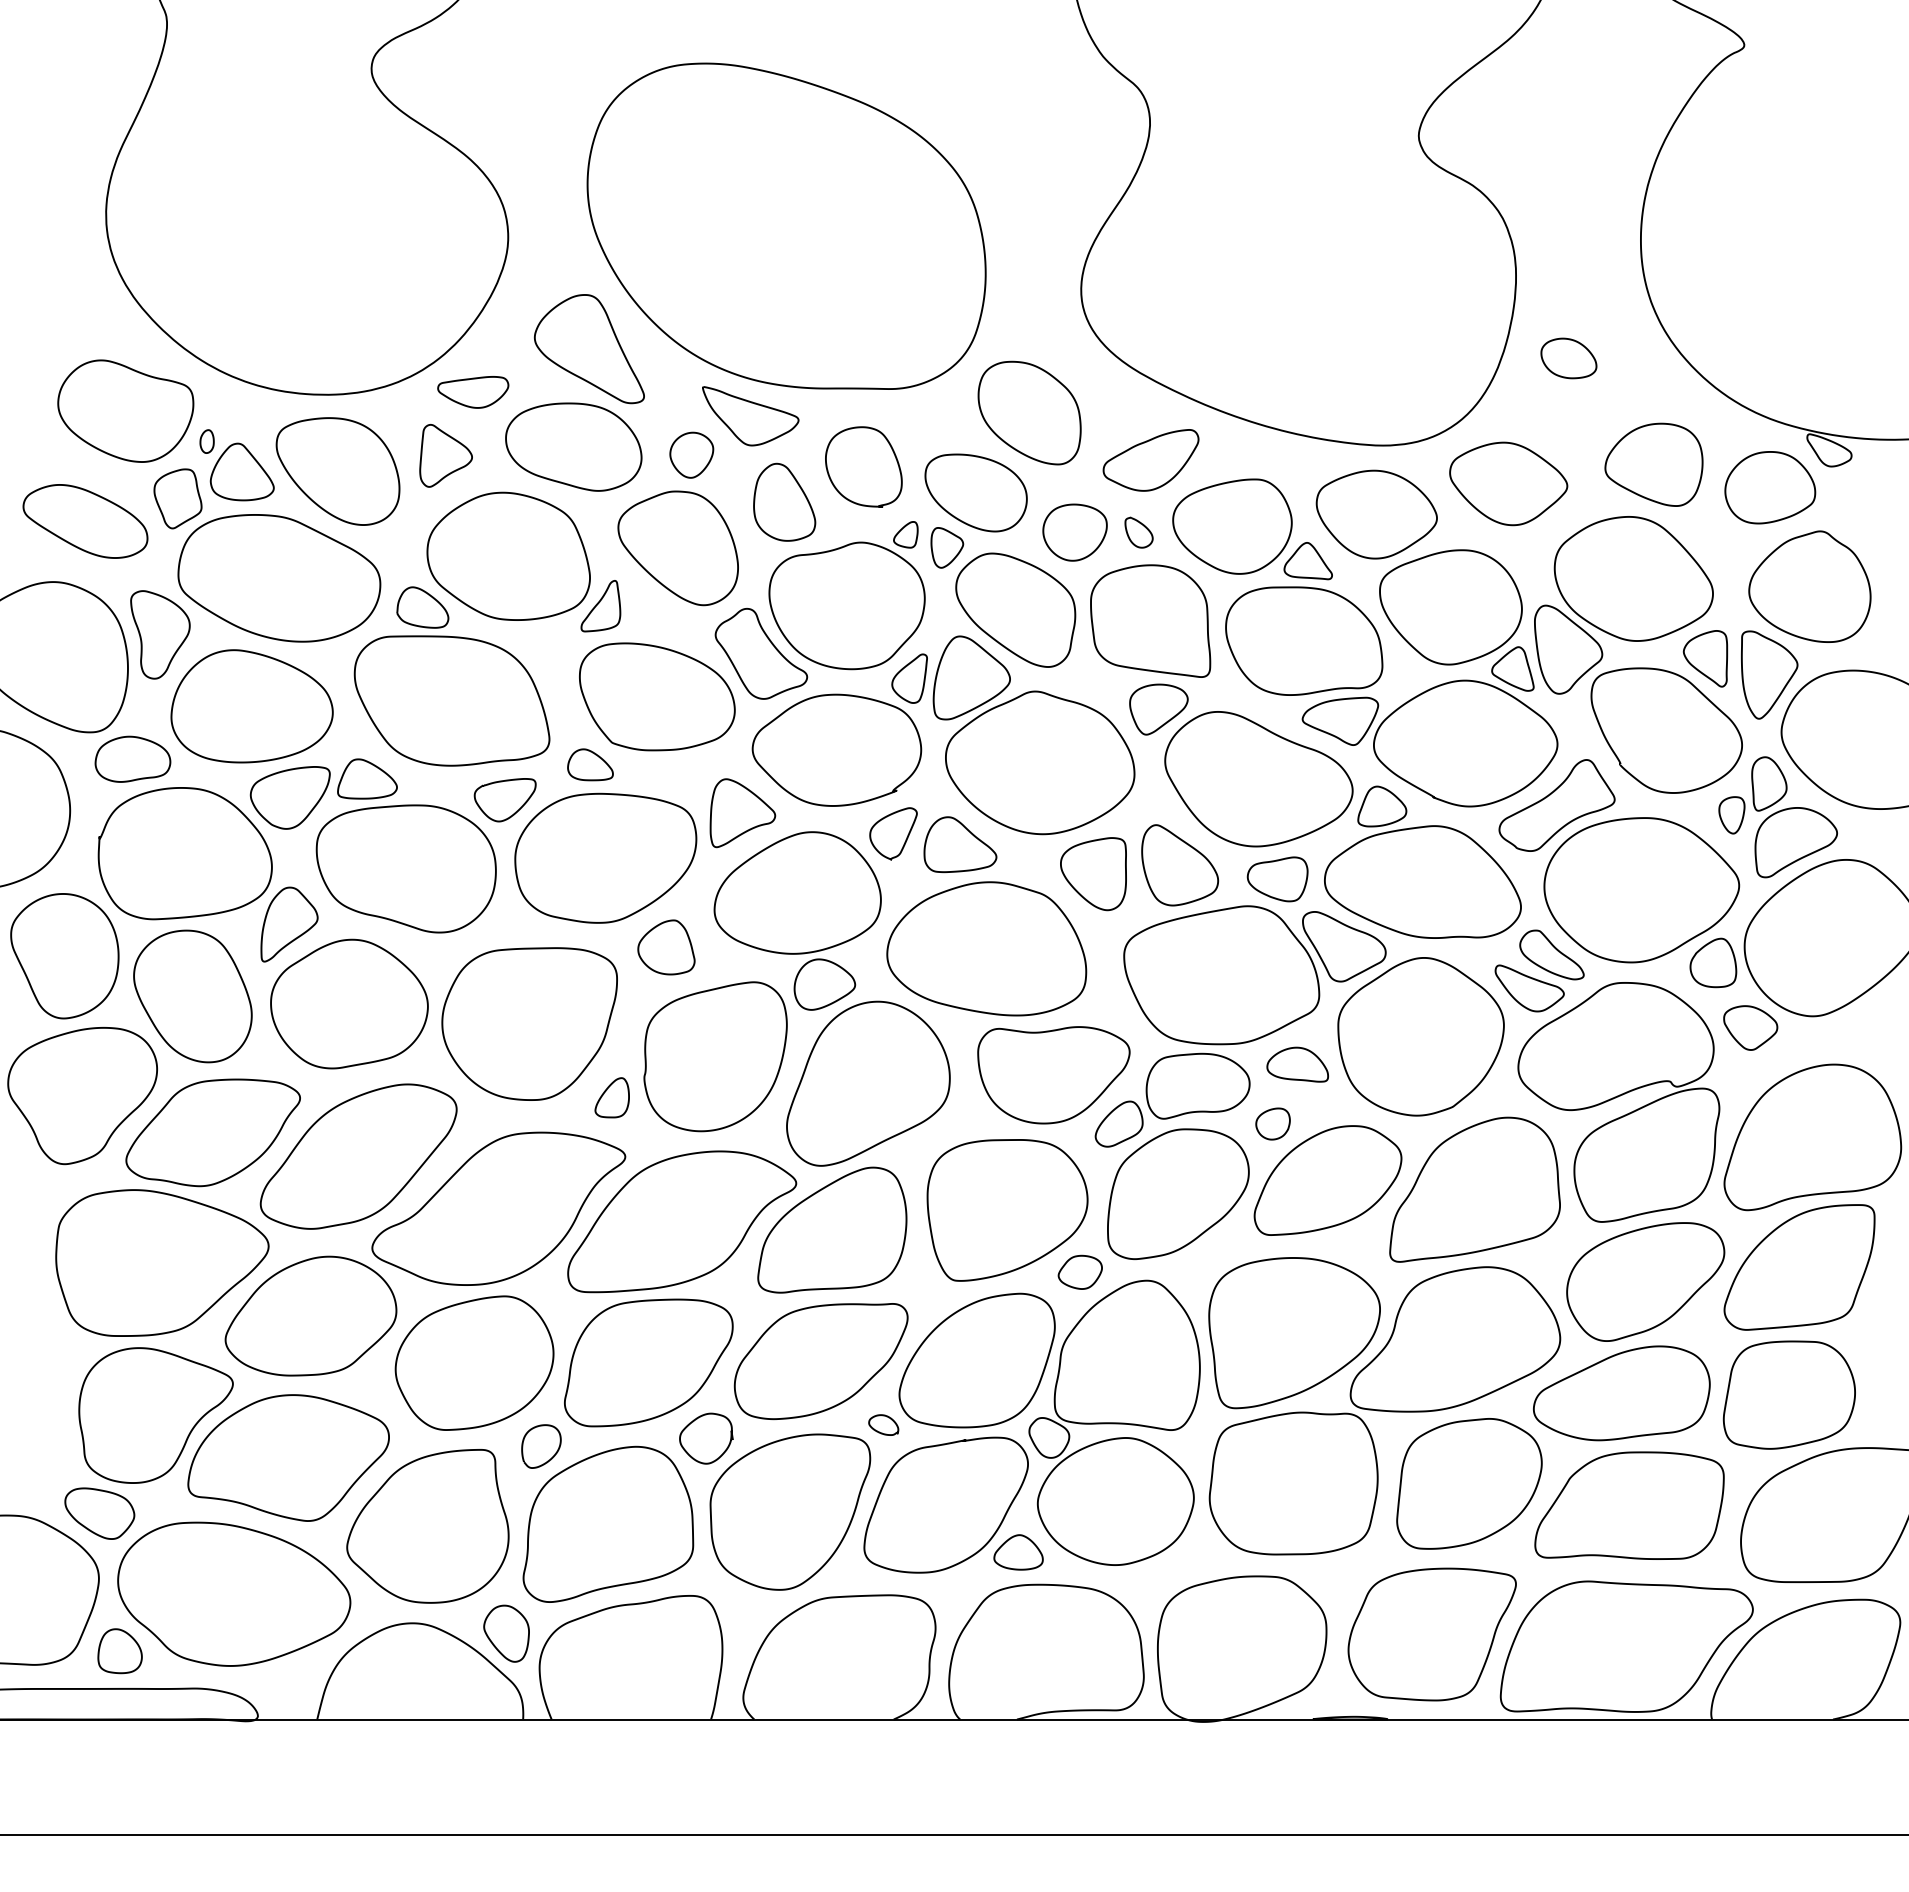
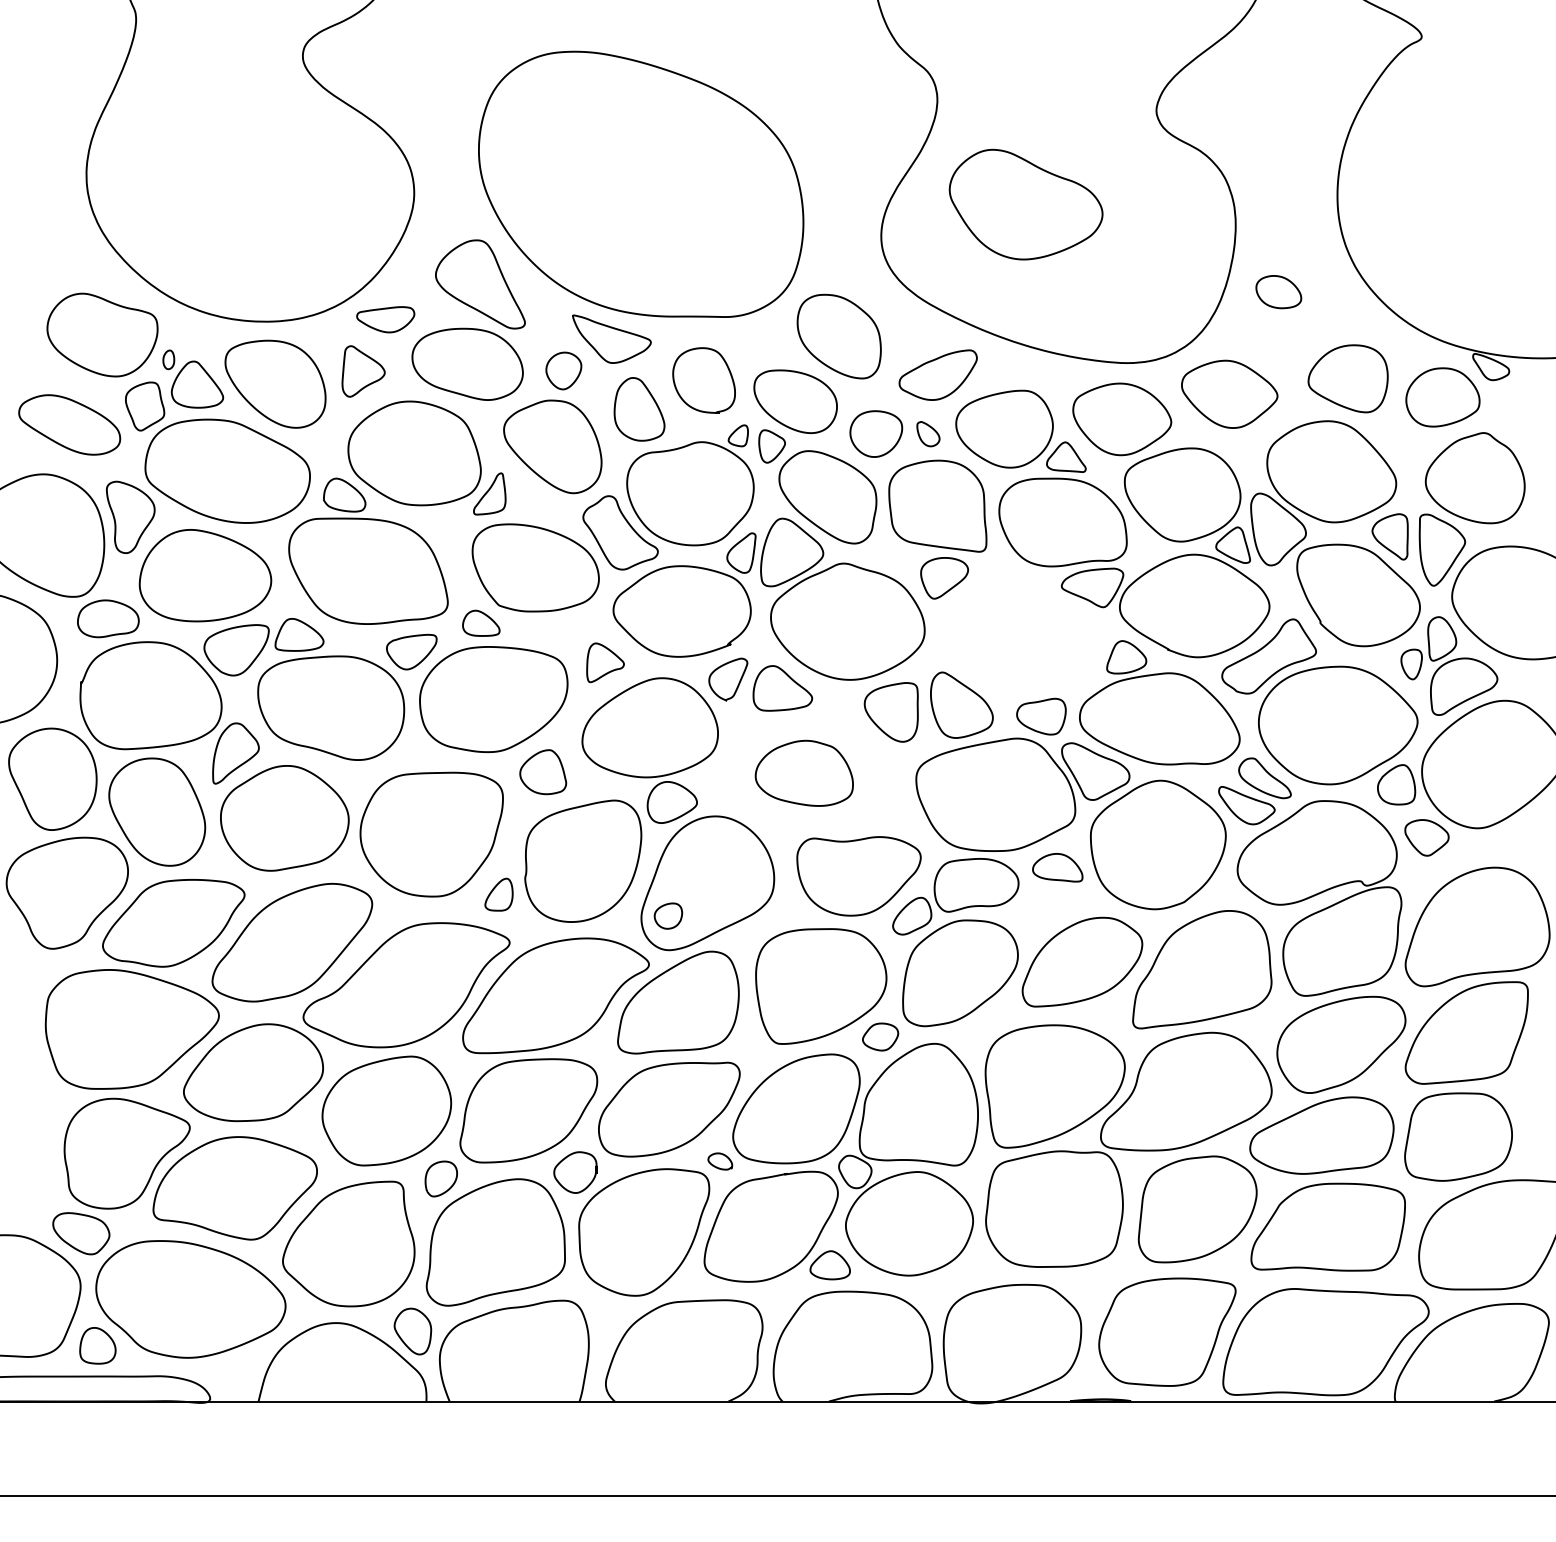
part: (1258, 779) -> (1025, 204), moved
part: (742, 813) -> (605, 662), size x0.7
part: (986, 948) -> (804, 773), size x0.6
part: (1272, 1123) -> (667, 915), moved

